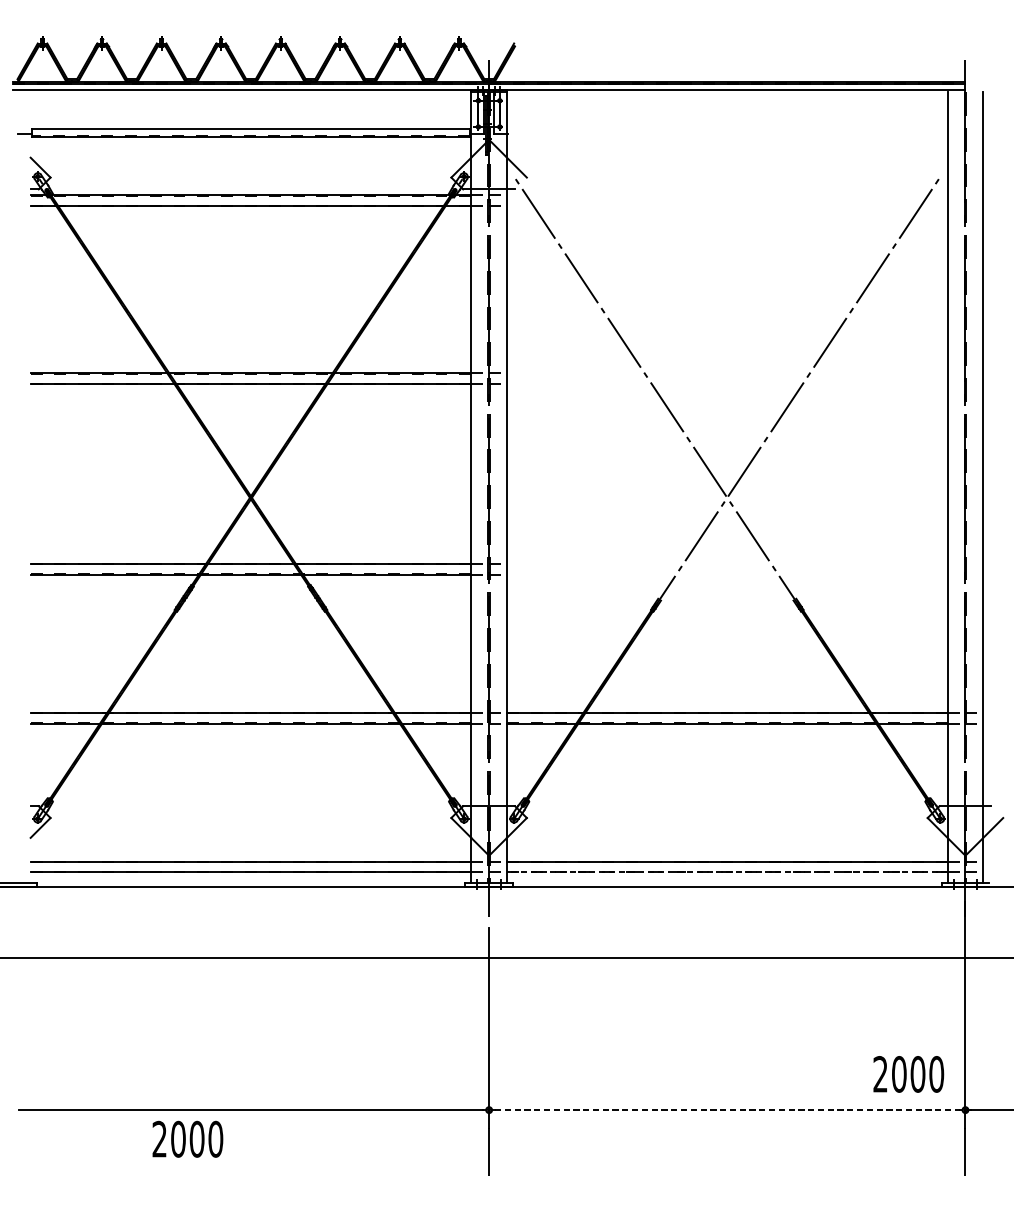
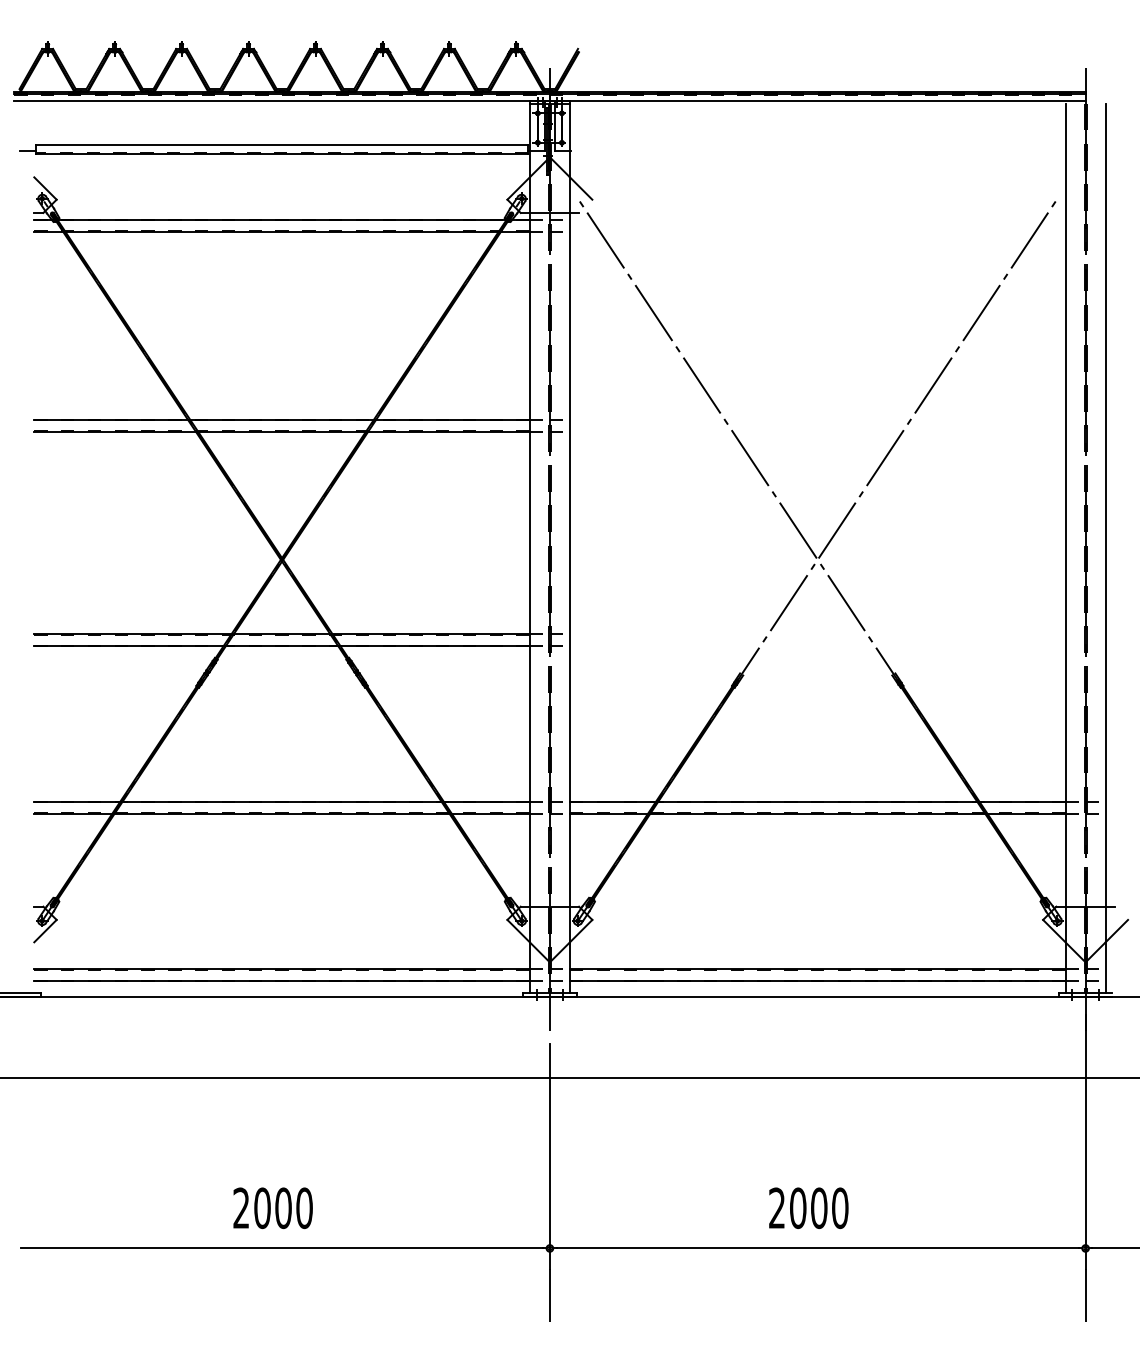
line: (727, 872) -> (817, 981), dashed -> solid
text: (908, 1073) -> (808, 1207), moved
line: (727, 1110) -> (818, 1248), dashed -> solid
text: (187, 1139) -> (272, 1208), moved

